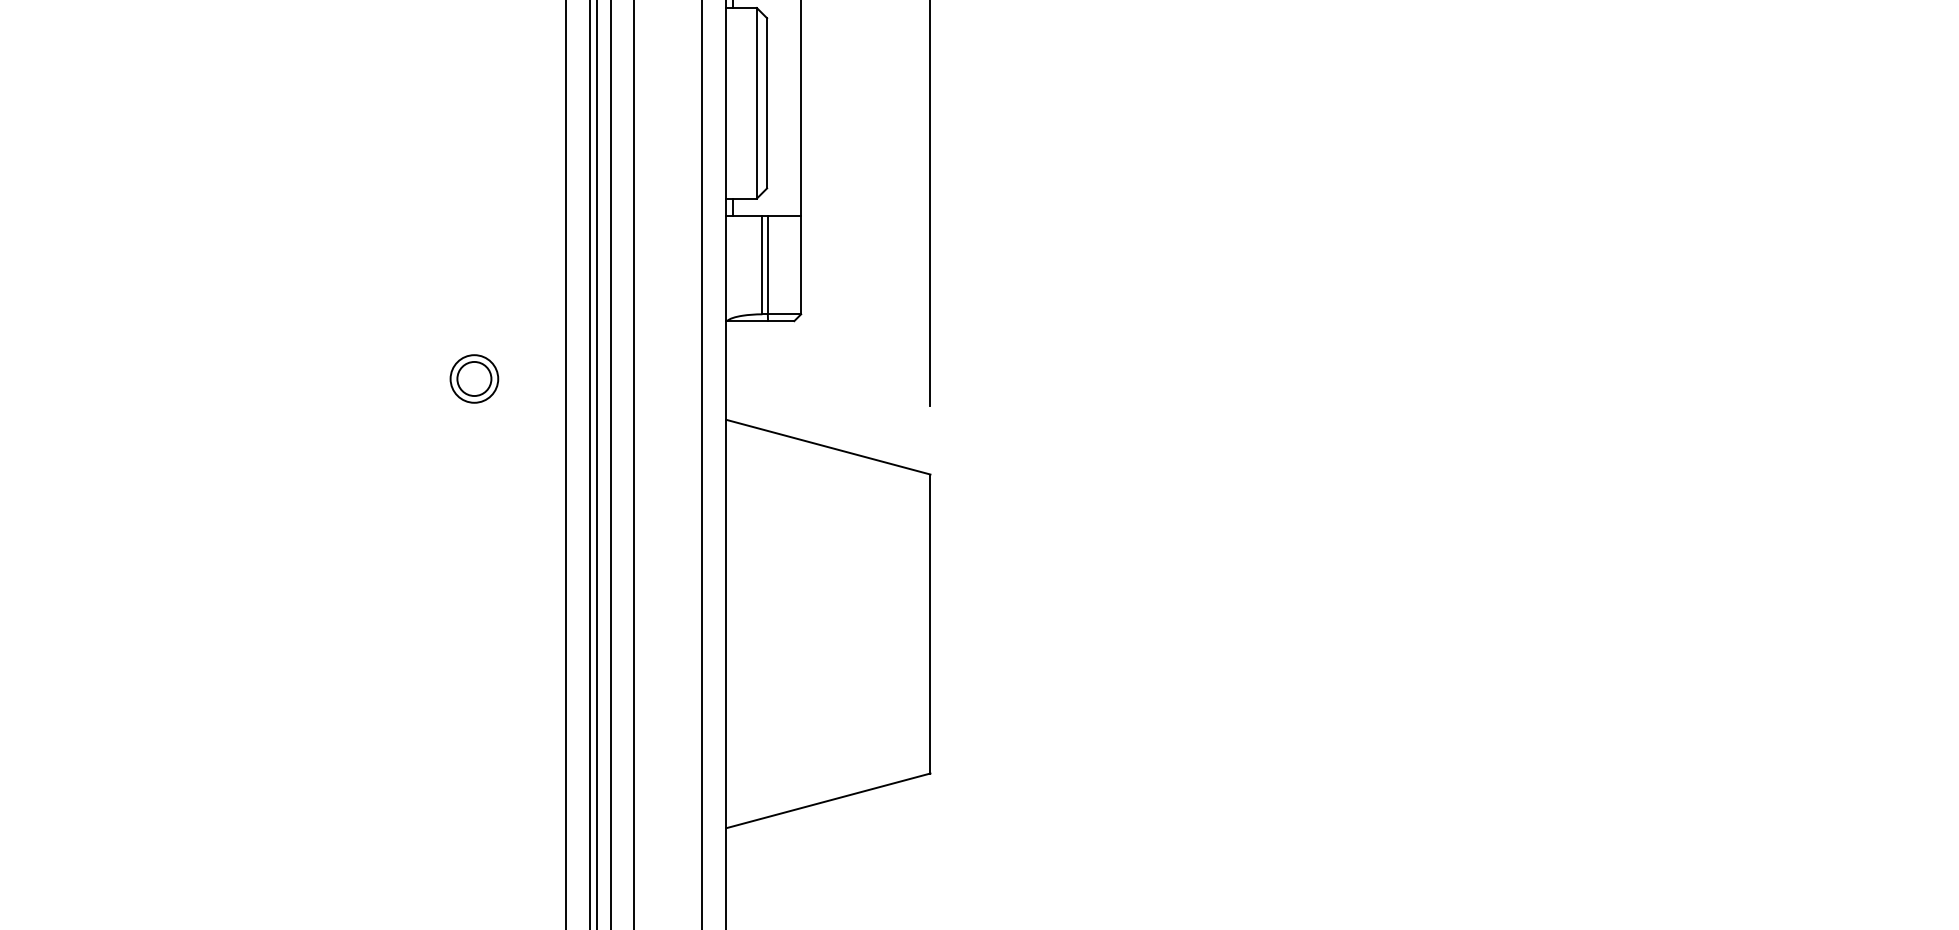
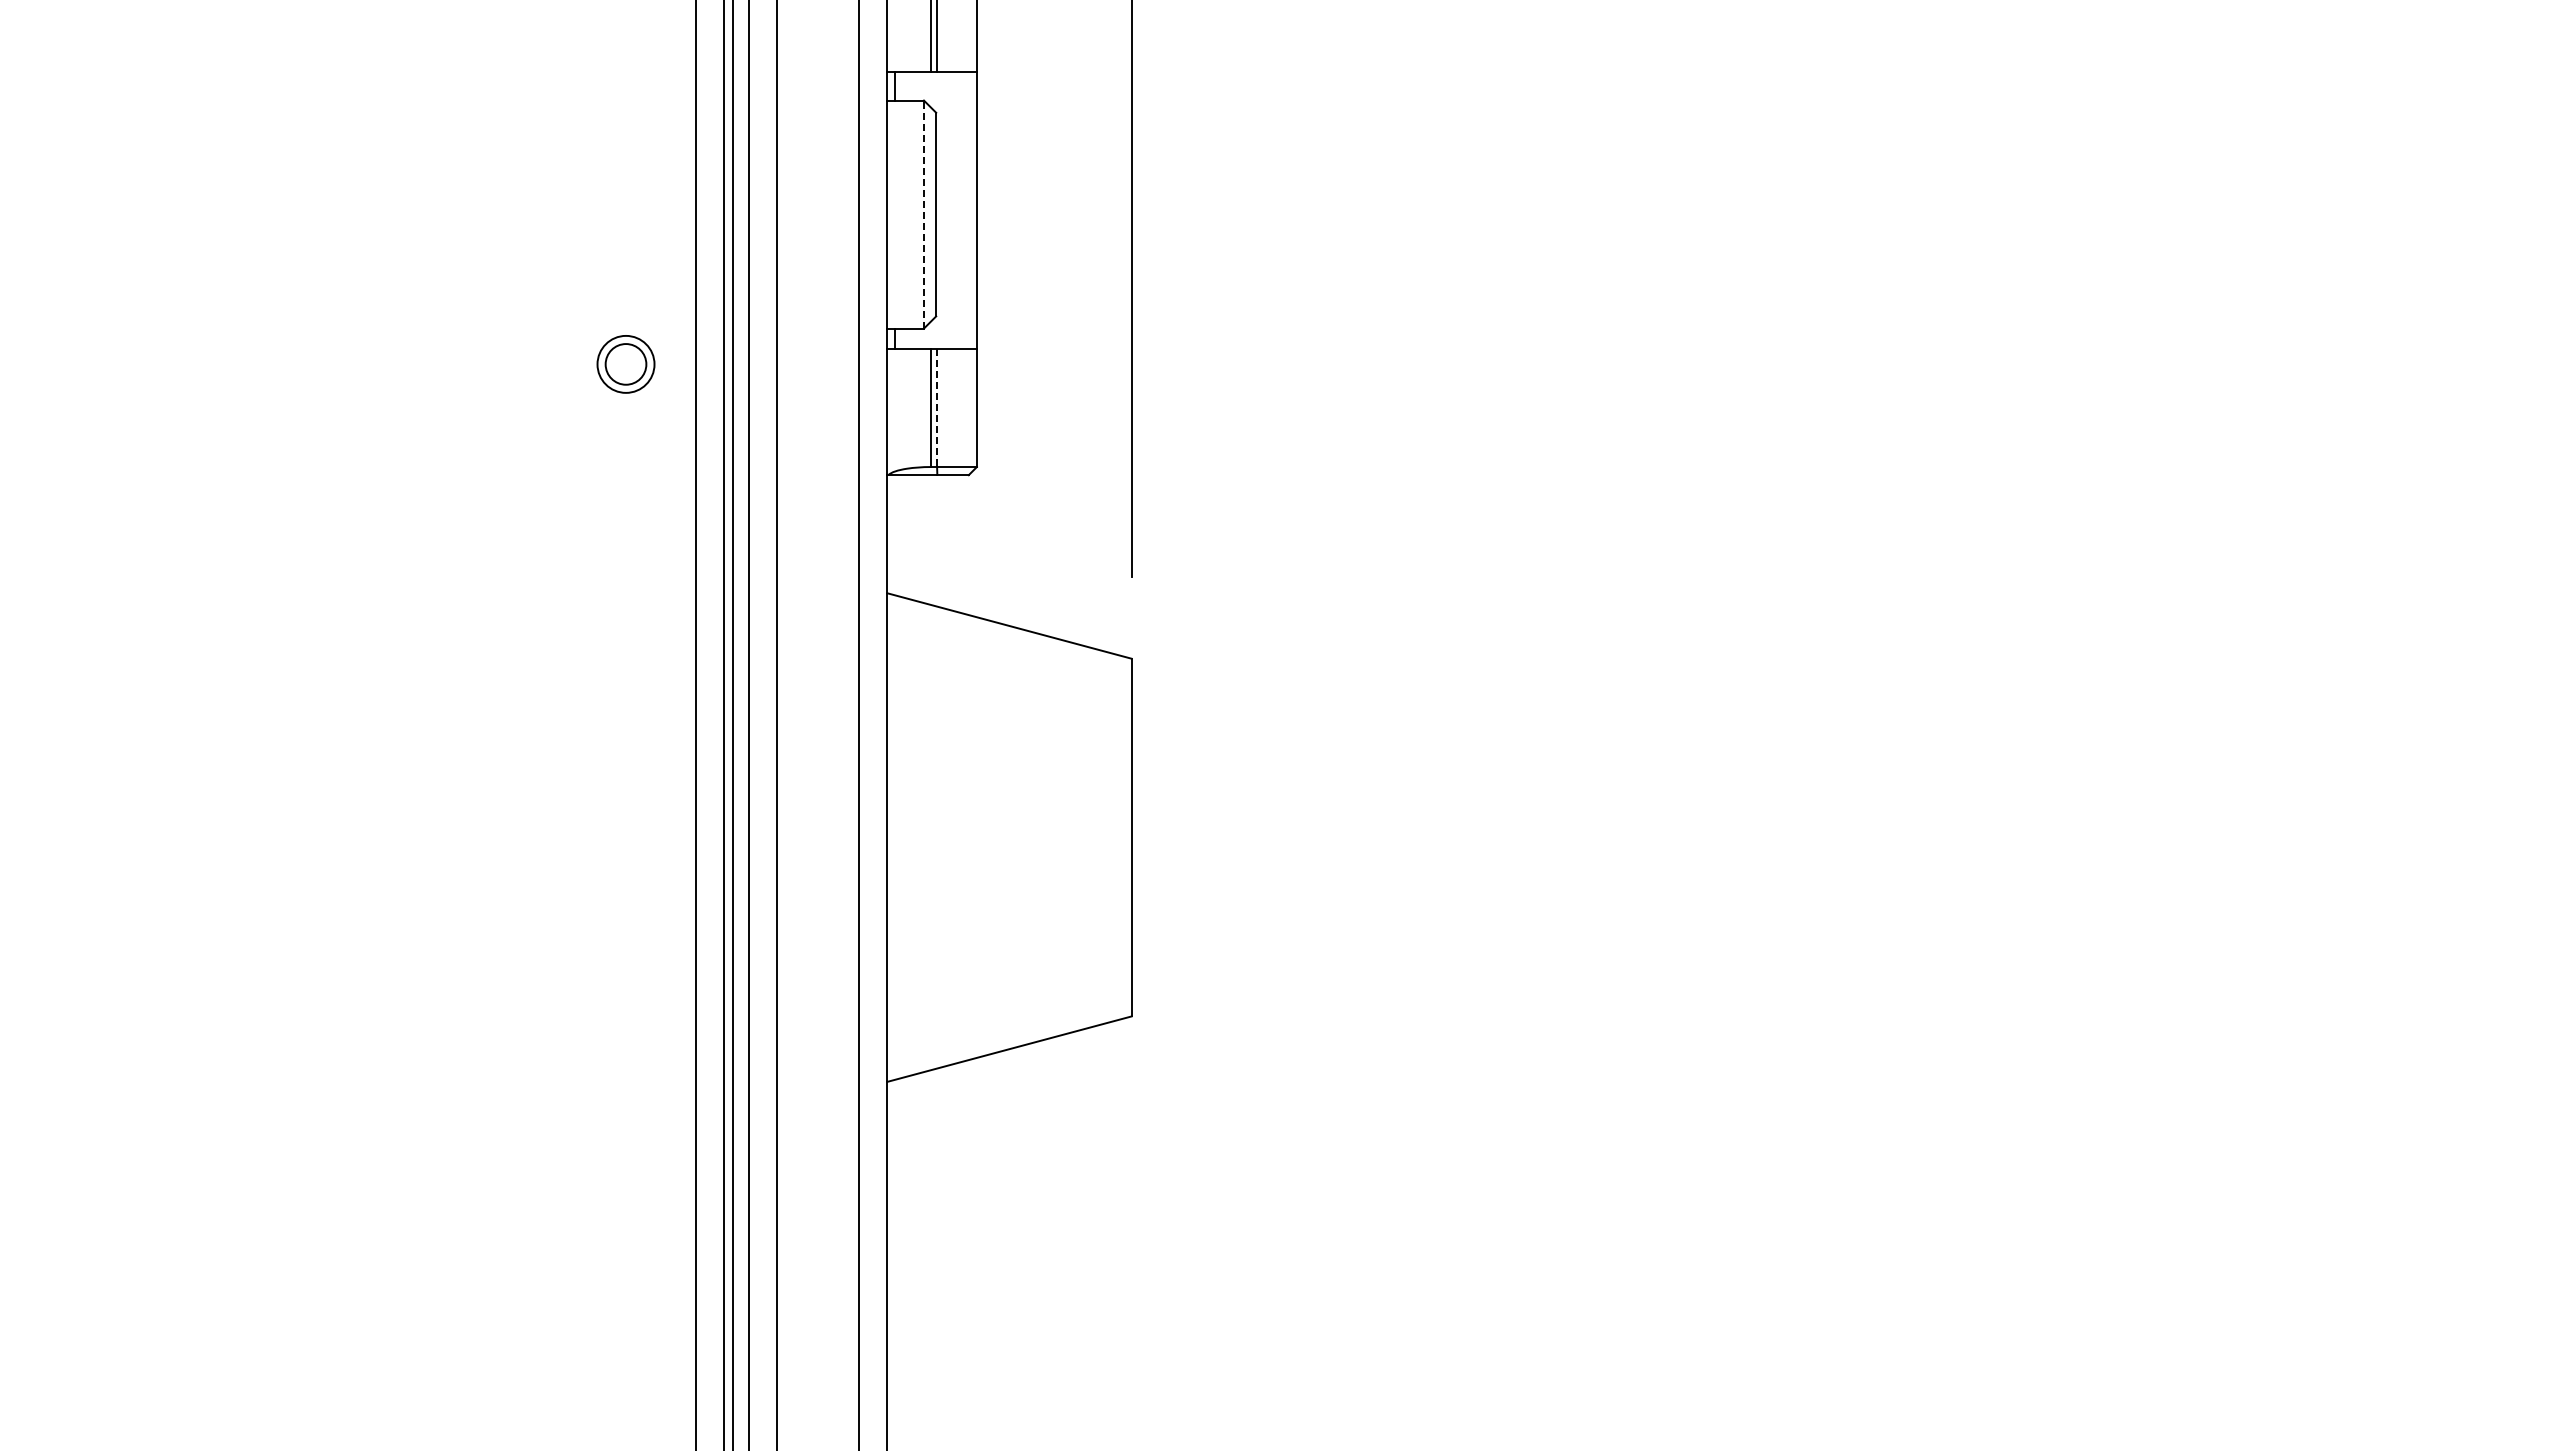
line: (756, 103) -> (923, 214), solid -> dashed
line: (768, 265) -> (937, 408), solid -> dashed
part: (473, 379) -> (625, 364), moved

